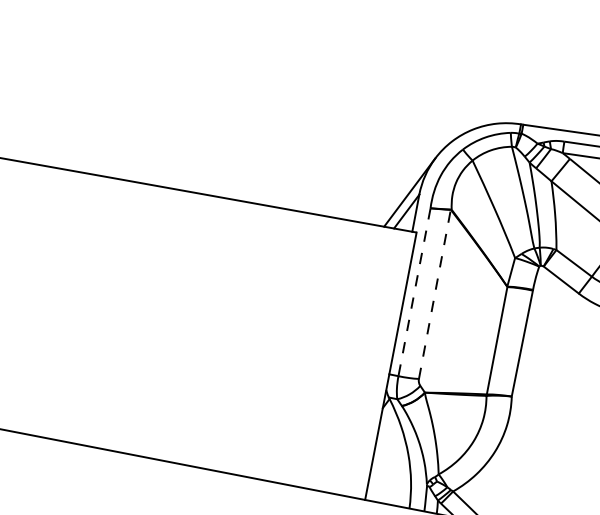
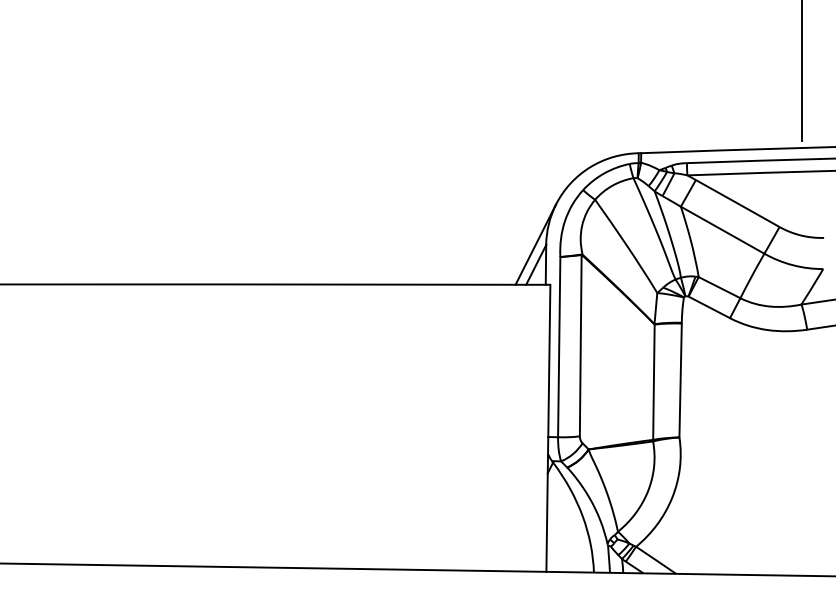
line: (414, 292) -> (559, 347), dashed -> solid
line: (434, 294) -> (580, 345), dashed -> solid

